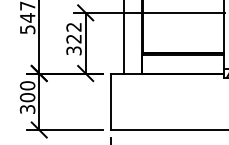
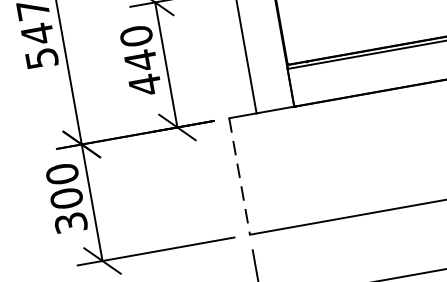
text: (73, 38) -> (139, 59), 322 -> 440
line: (110, 102) -> (239, 178), solid -> dashed

